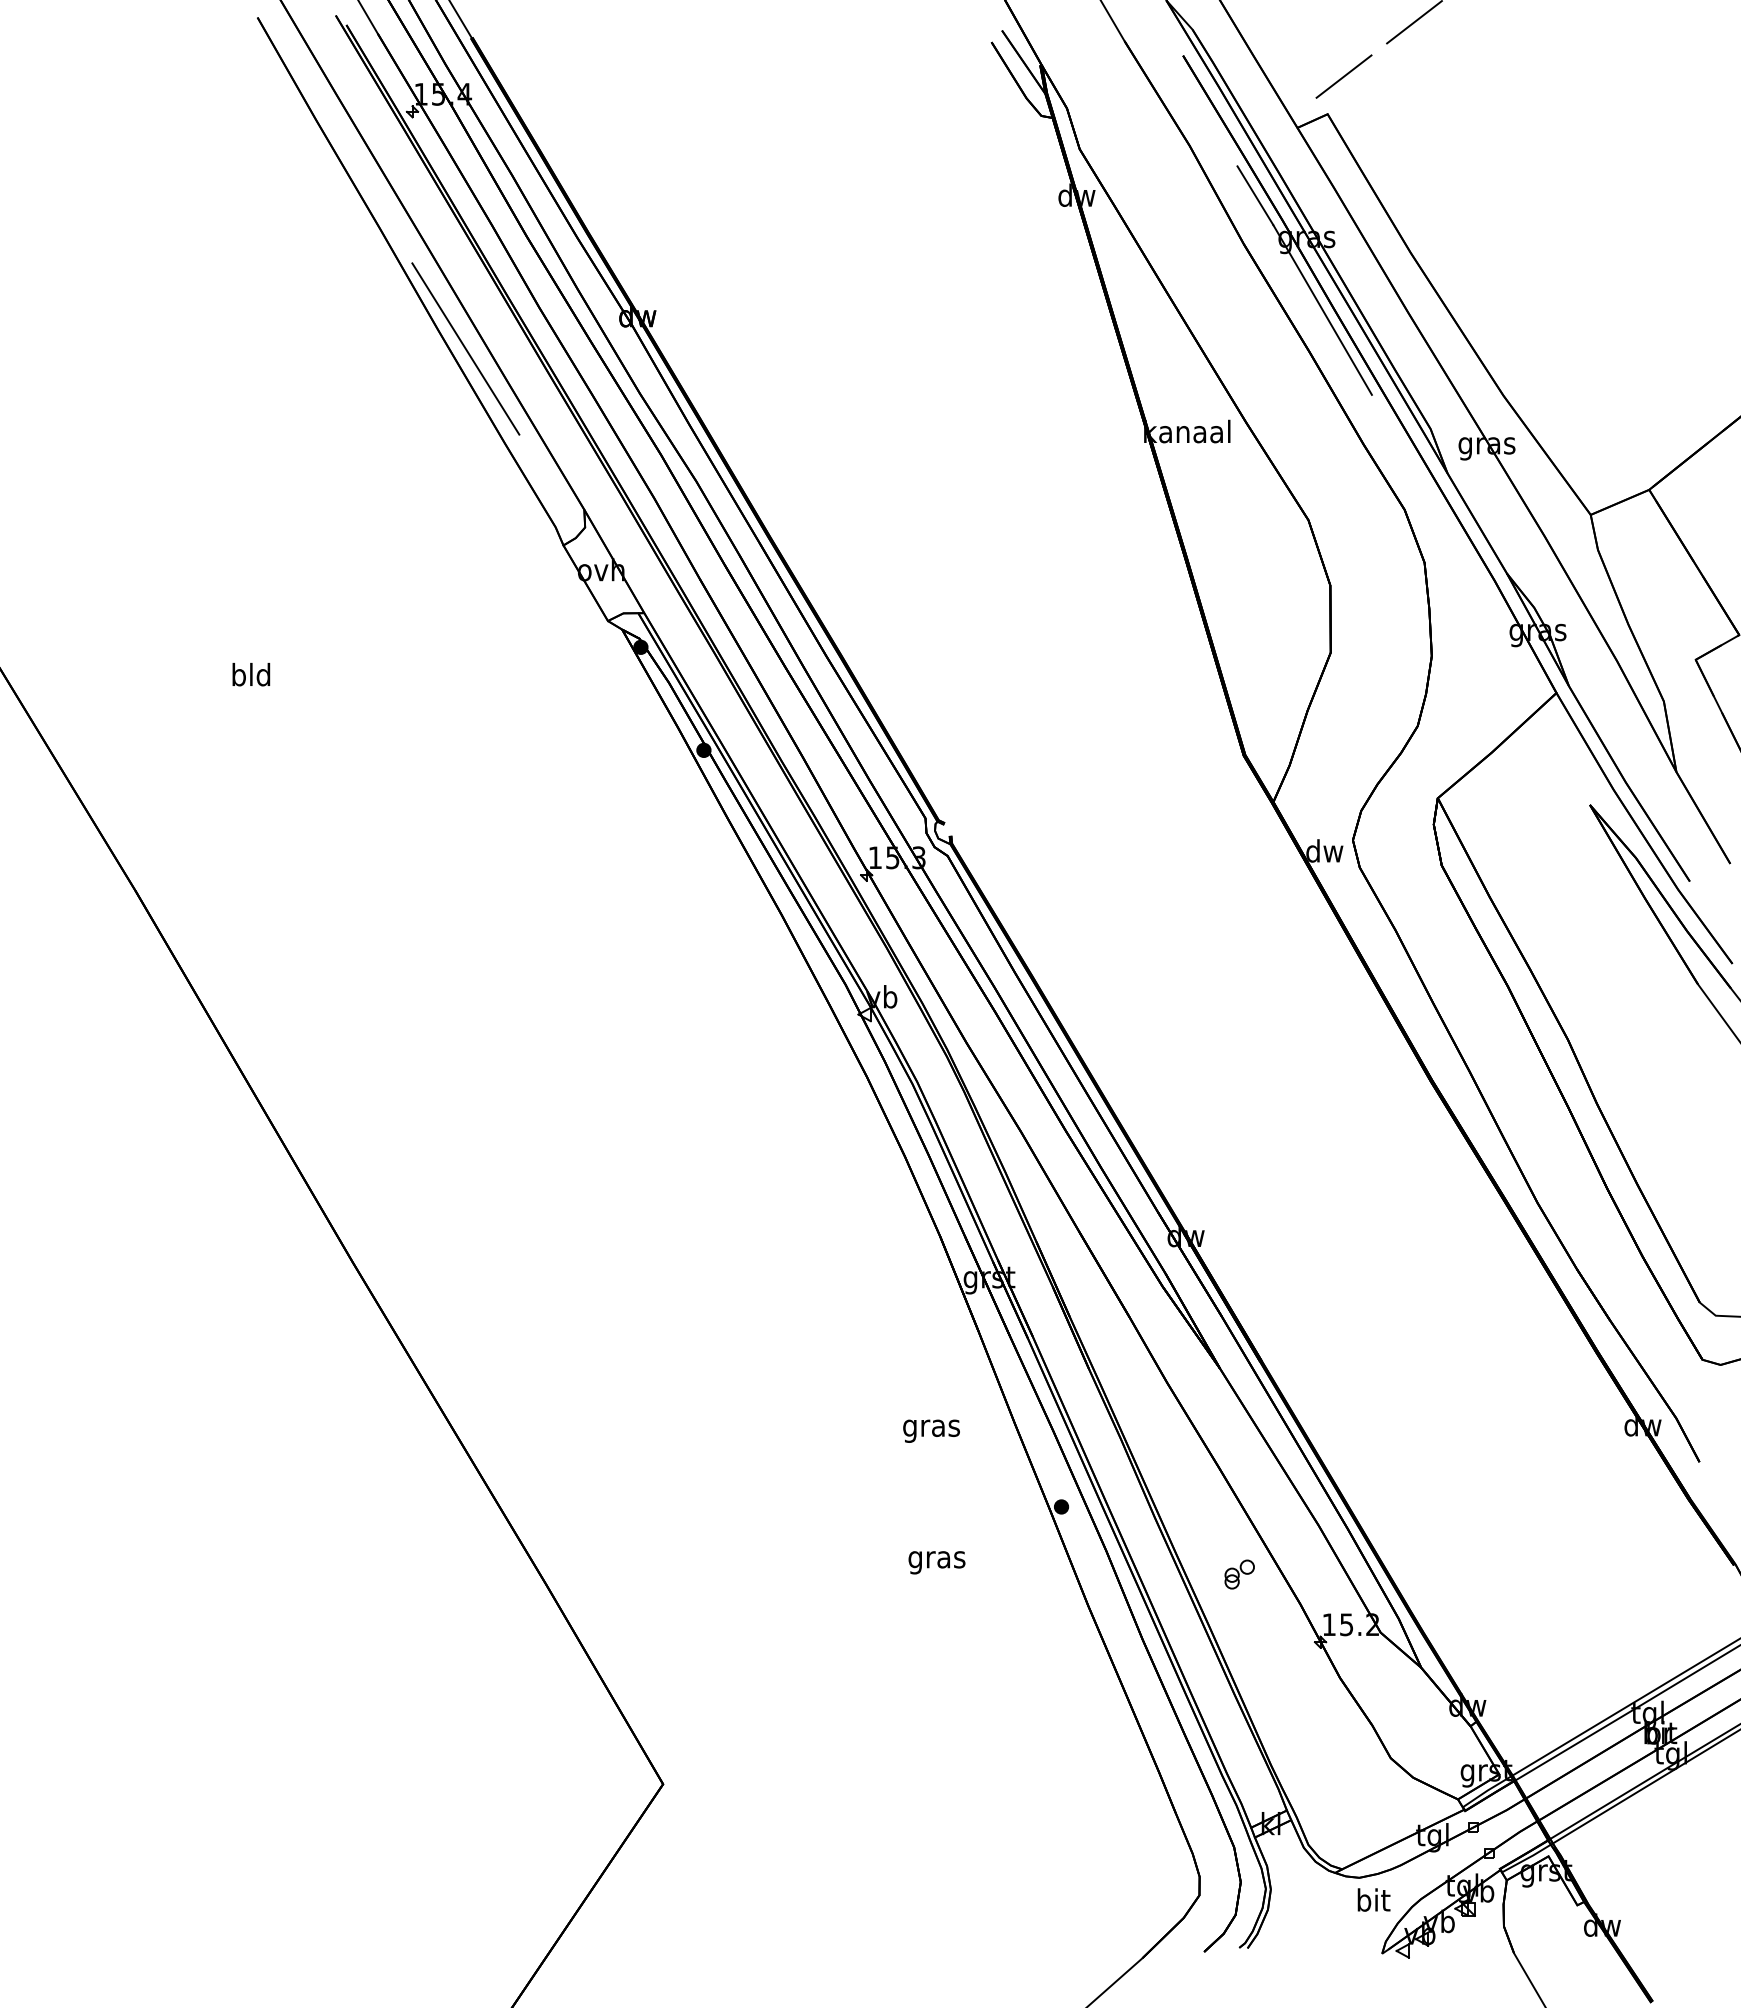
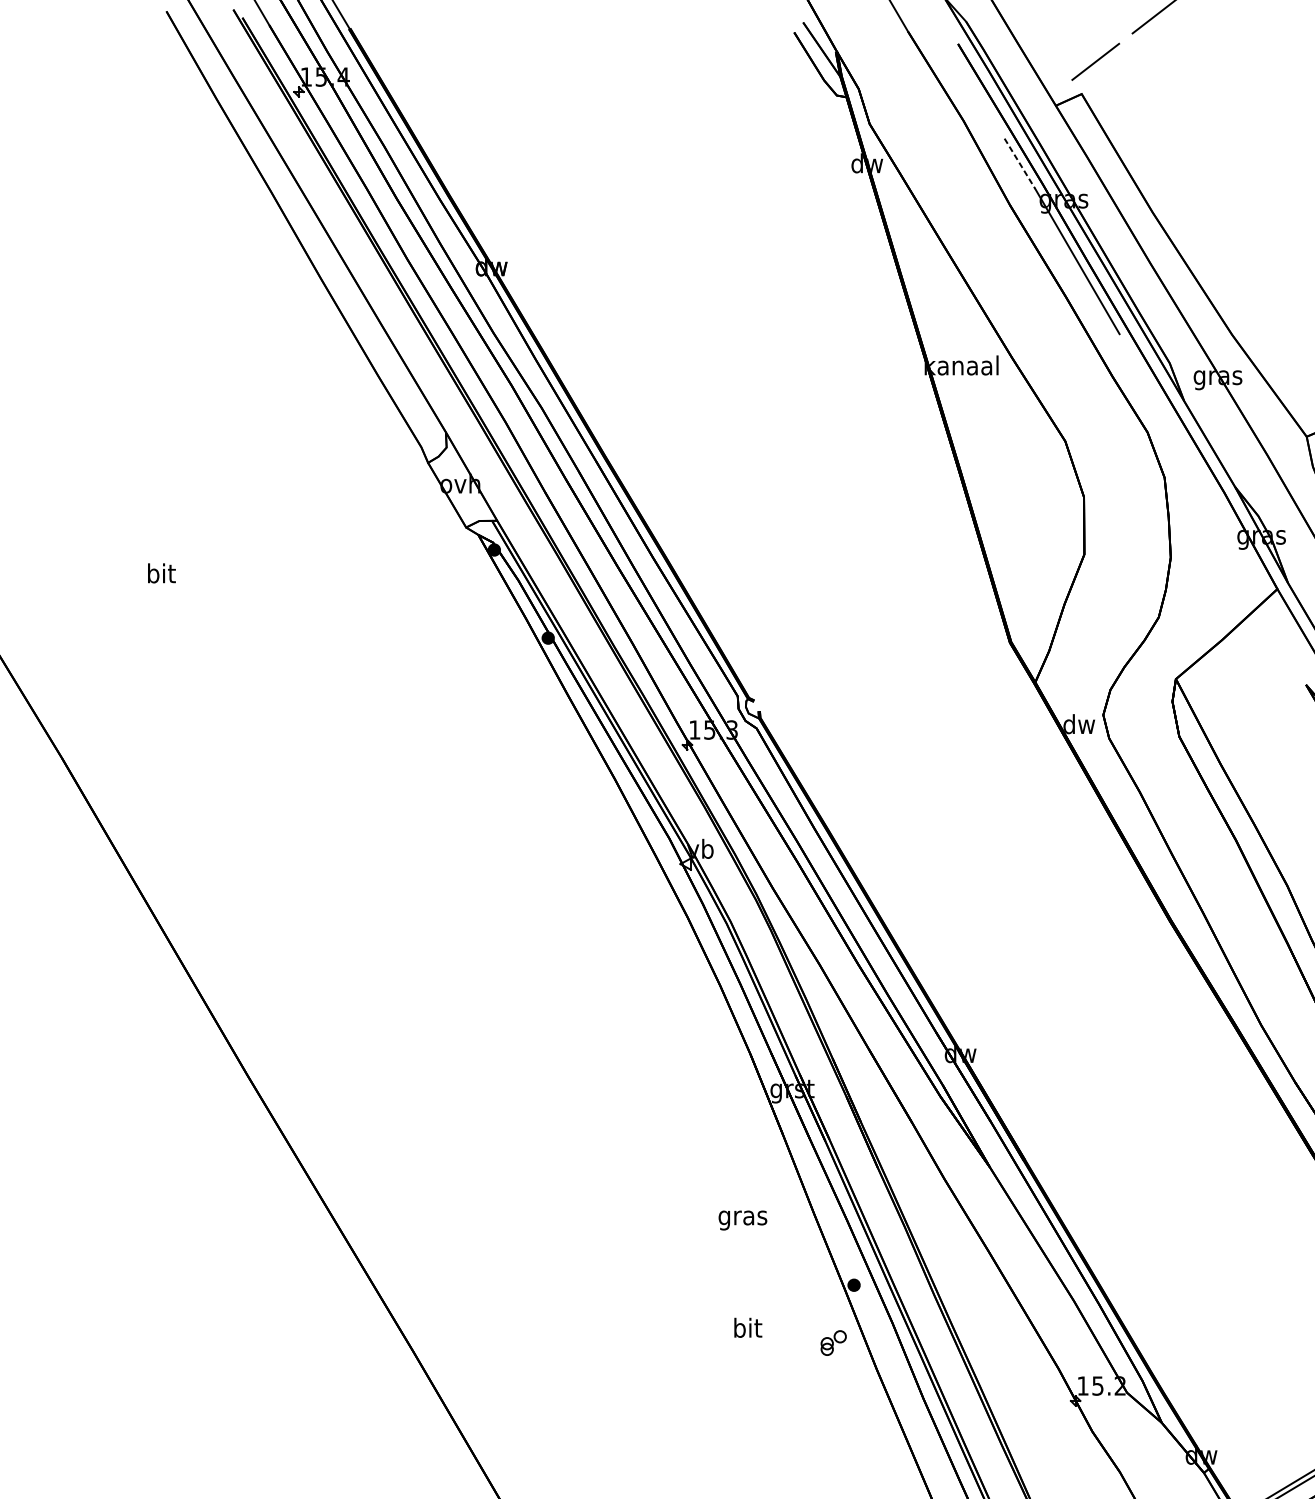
line: (1255, 196) -> (1020, 164), solid -> dashed
line: (465, 348) -> (344, 294), removed
text: (251, 674) -> (161, 573), bld -> bit
text: (936, 1559) -> (747, 1330), gras -> bit
part: (1239, 1574) -> (833, 1343), moved

